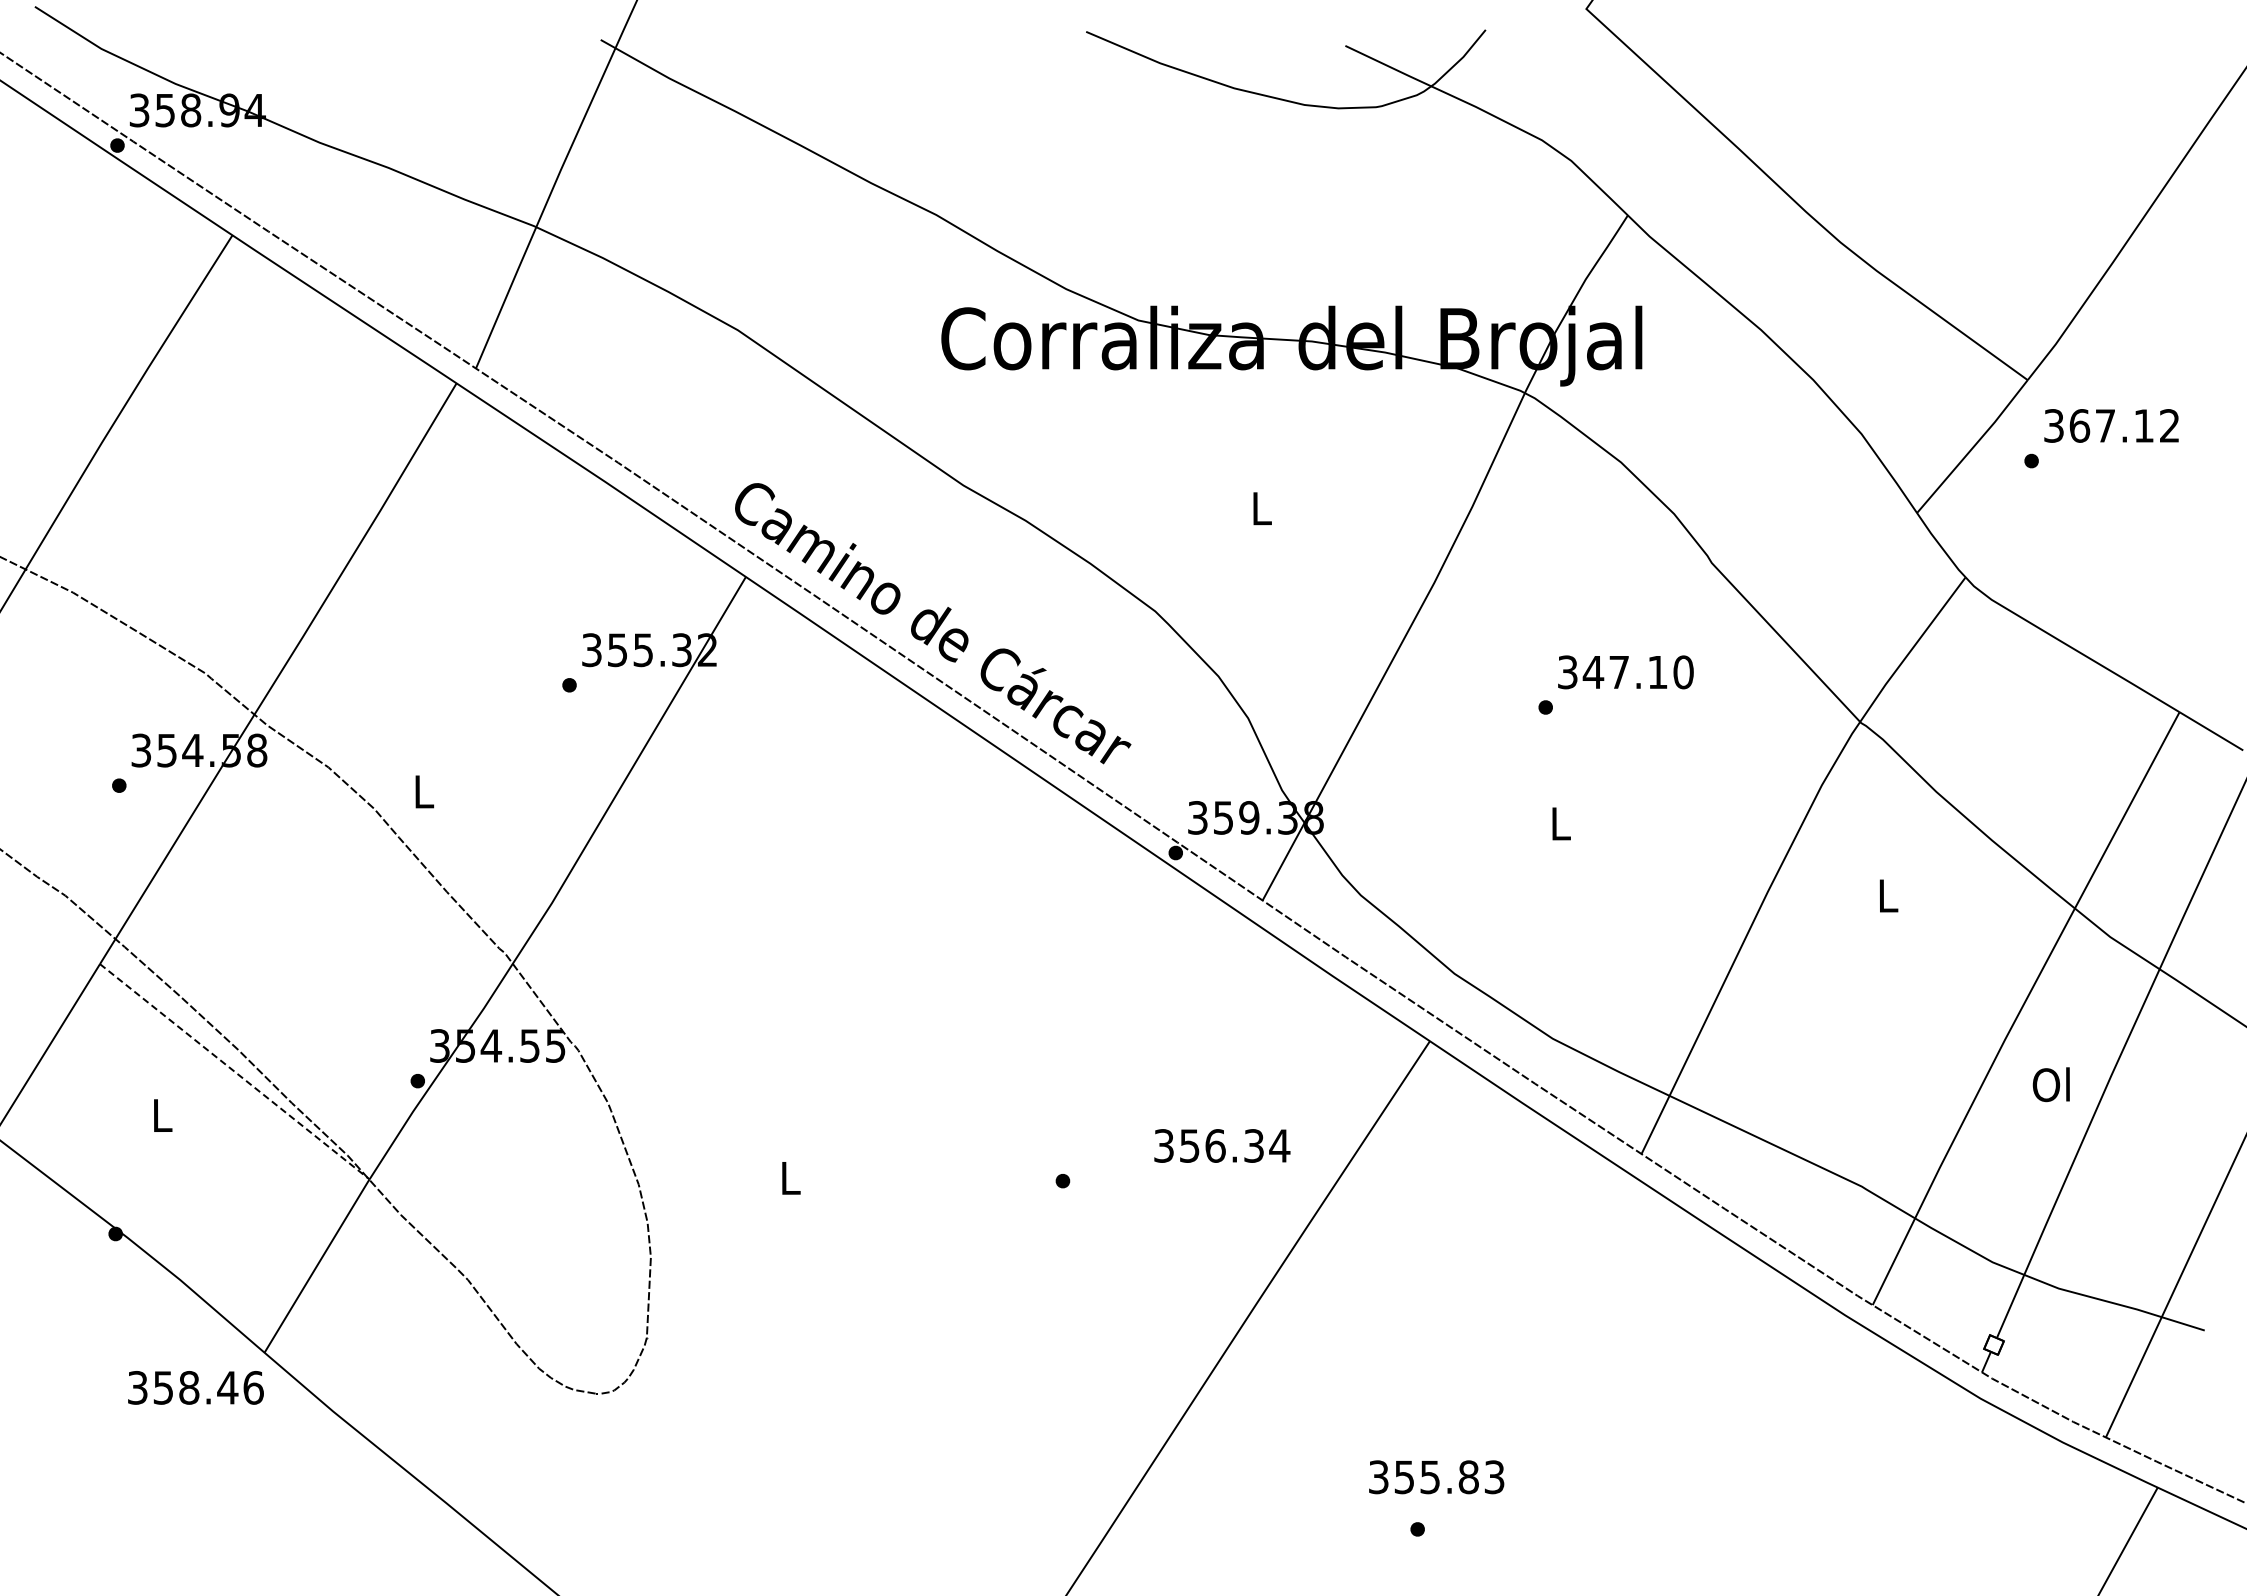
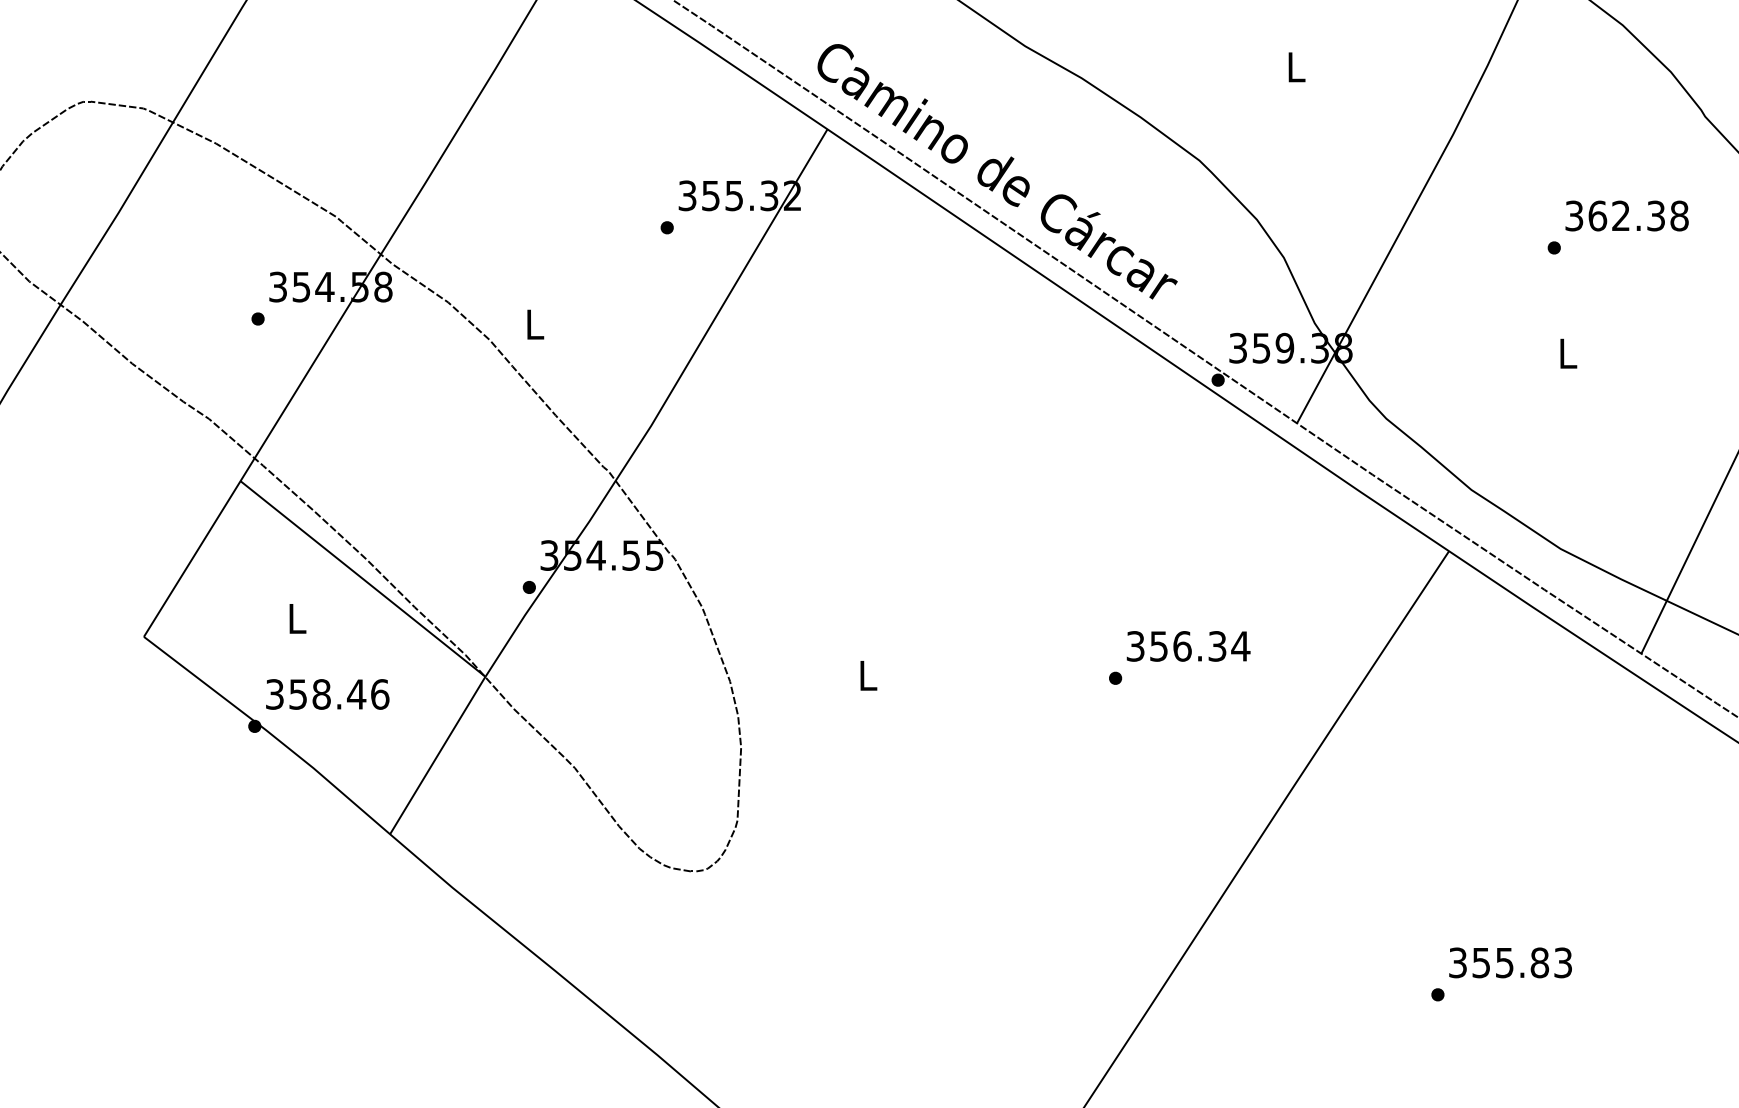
text: (1637, 672) -> (1637, 216), 347.10 -> 362.38
line: (234, 1071) -> (362, 578), dashed -> solid
text: (1222, 1145) -> (1188, 645), moved
text: (195, 1387) -> (327, 694), moved
text: (1436, 1477) -> (1510, 963), moved

